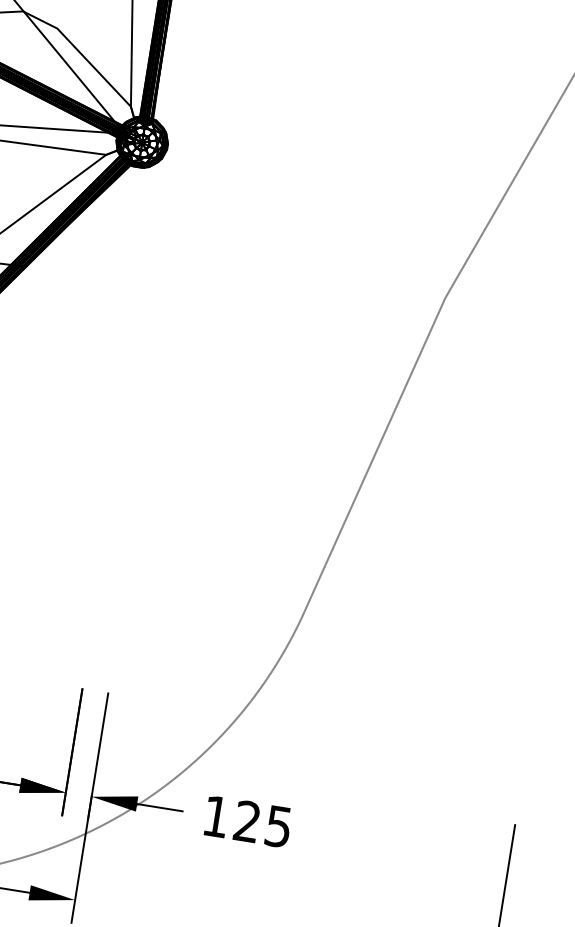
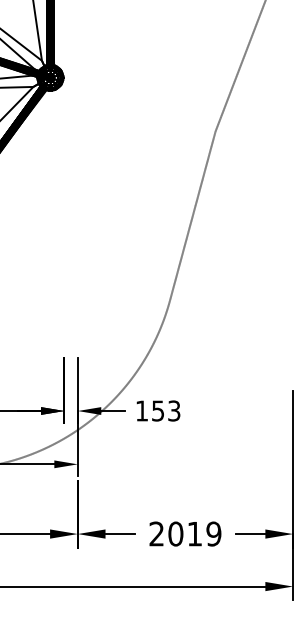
text: (263, 823) -> (166, 410), 125 -> 153

